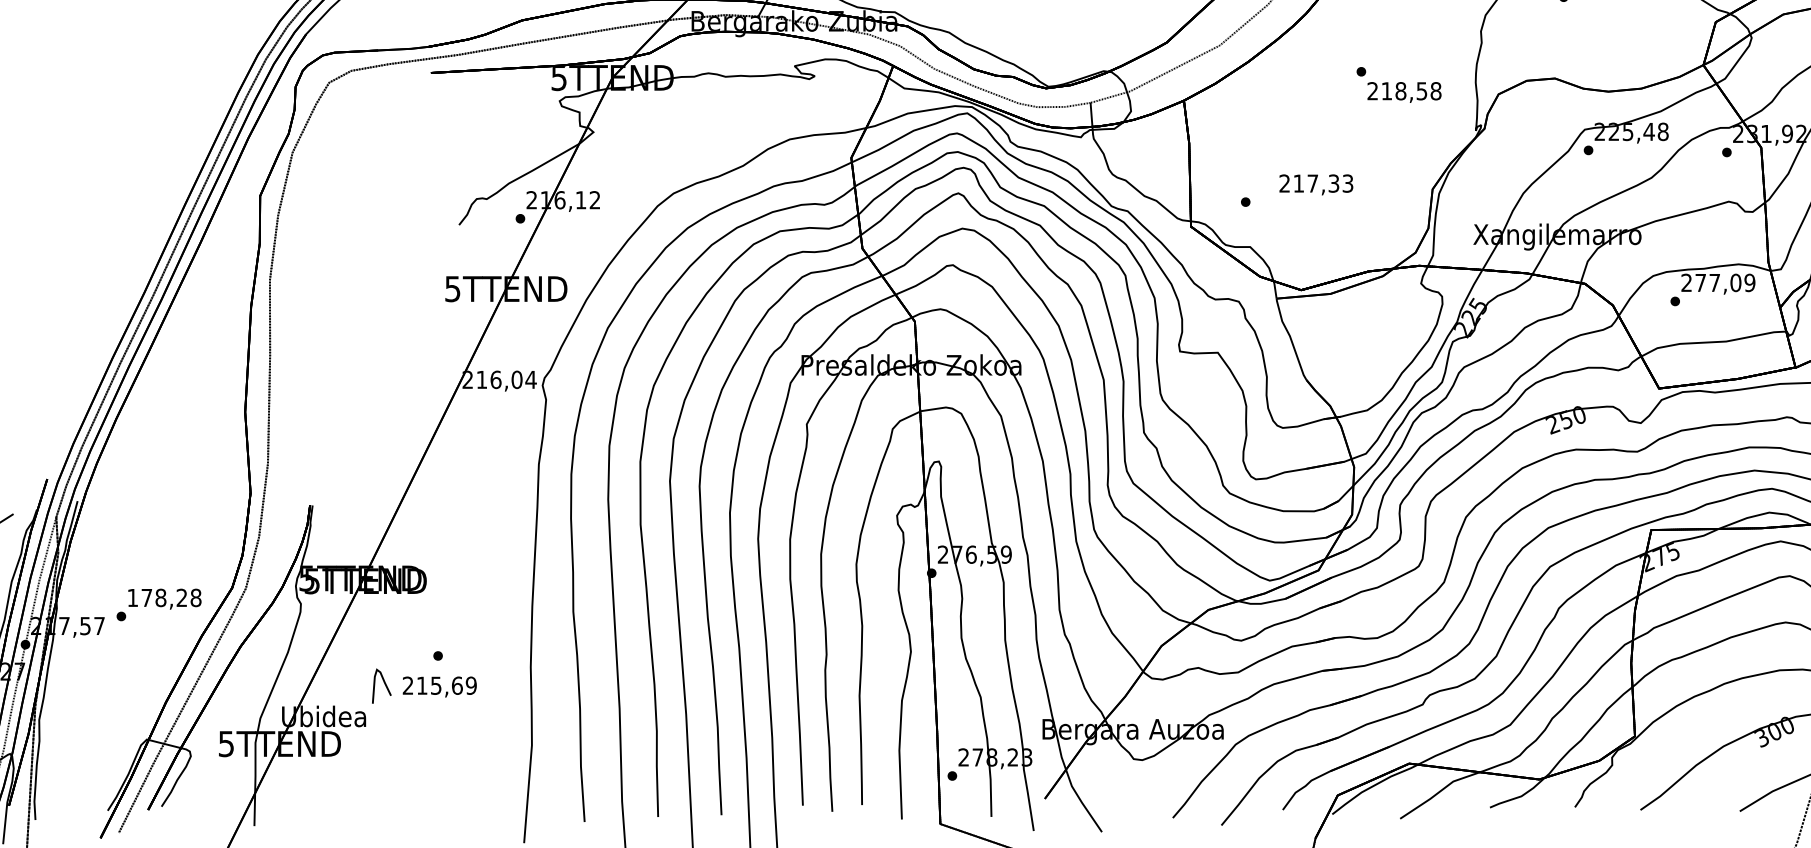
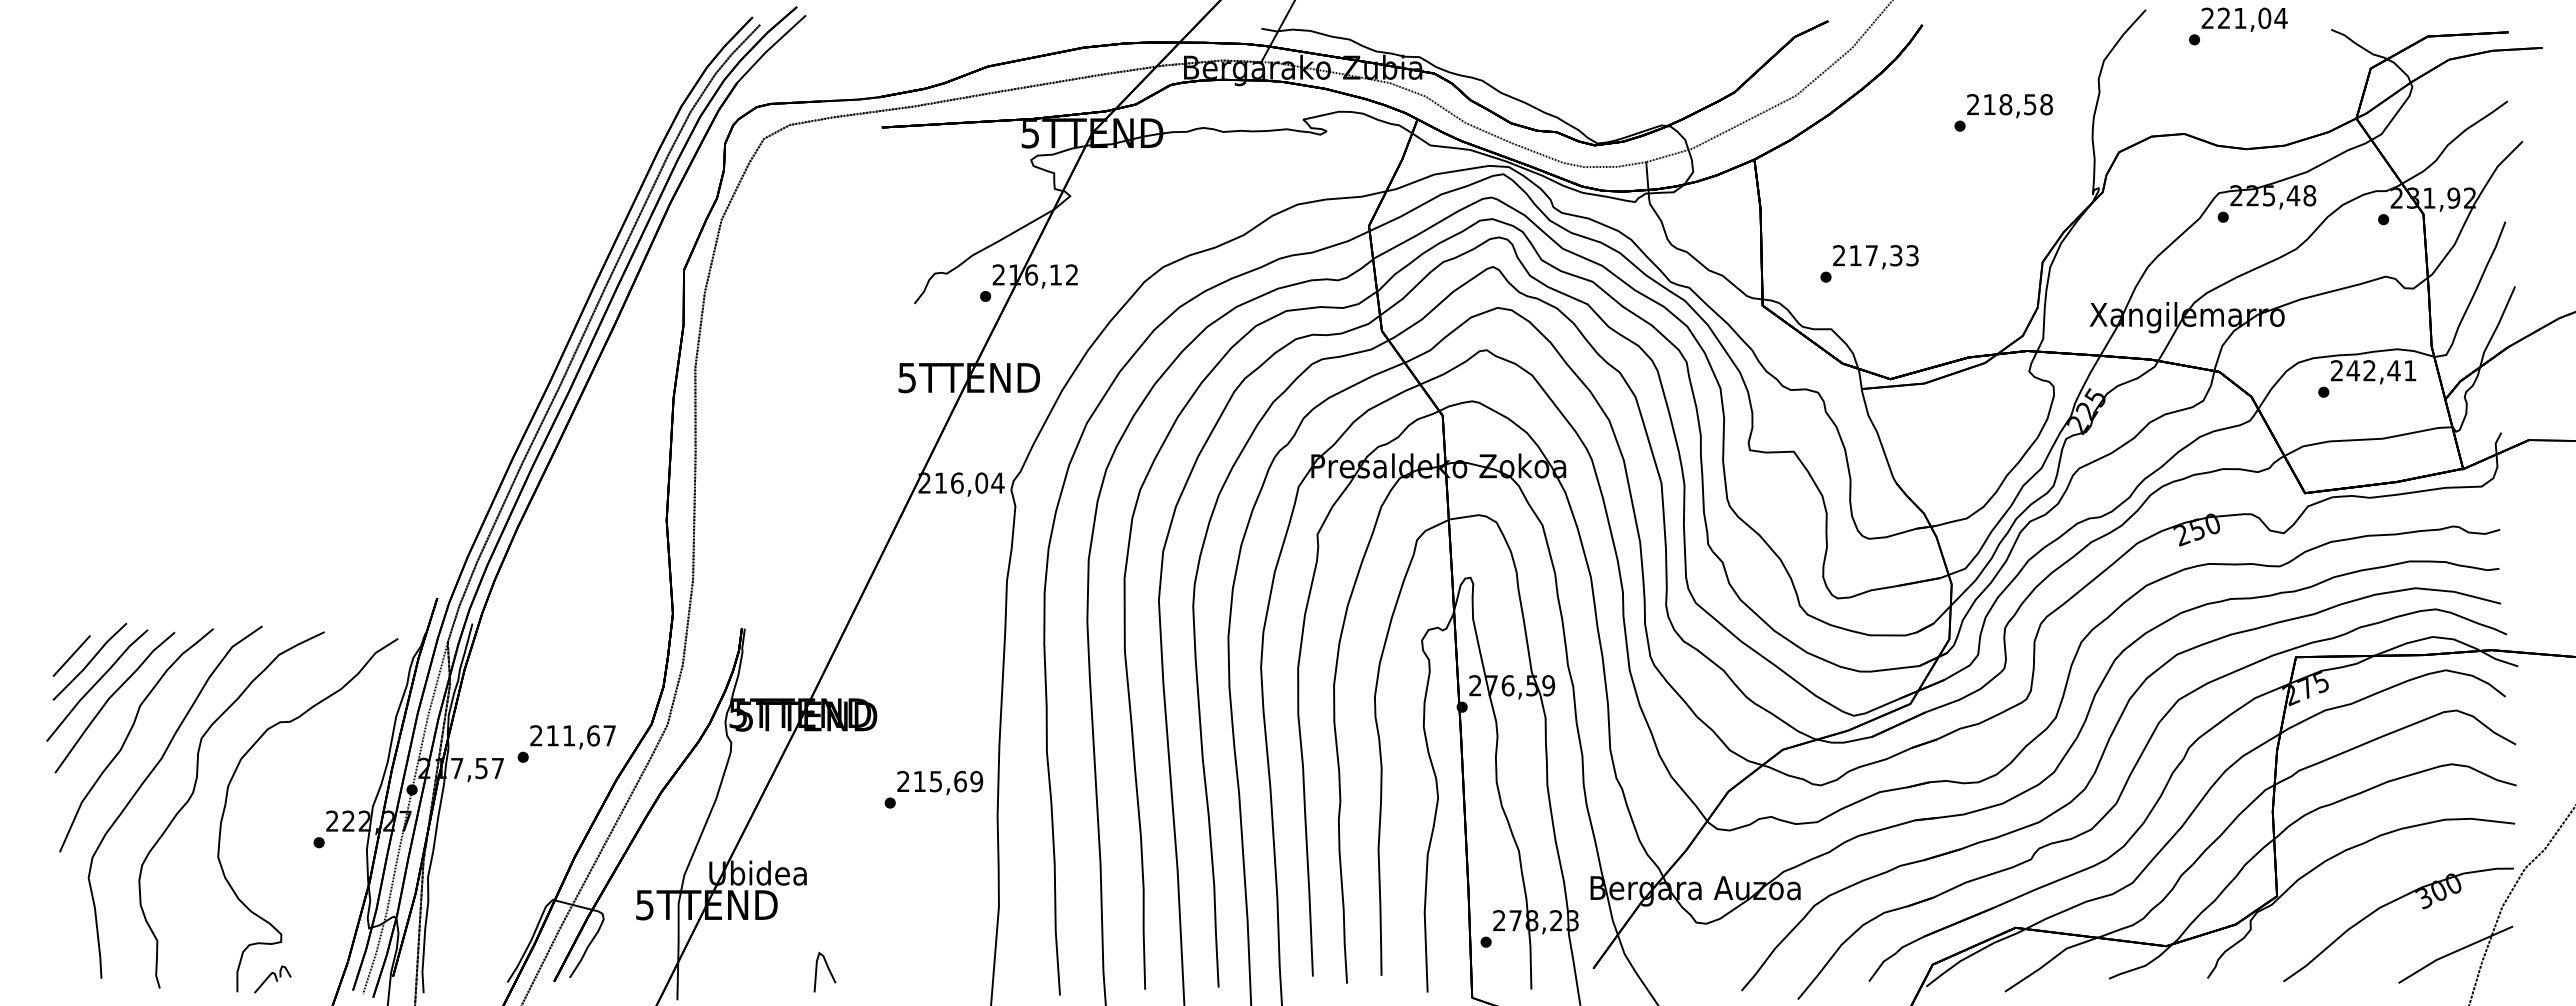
text: (1404, 92) -> (2009, 106), moved
text: (1316, 185) -> (1875, 257), moved
text: (1725, 282) -> (2381, 370), 277,09 -> 242,41
text: (164, 597) -> (573, 735), 178,28 -> 211,67
curve: (384, 684) -> (828, 970), moved
text: (440, 687) -> (940, 783), moved

